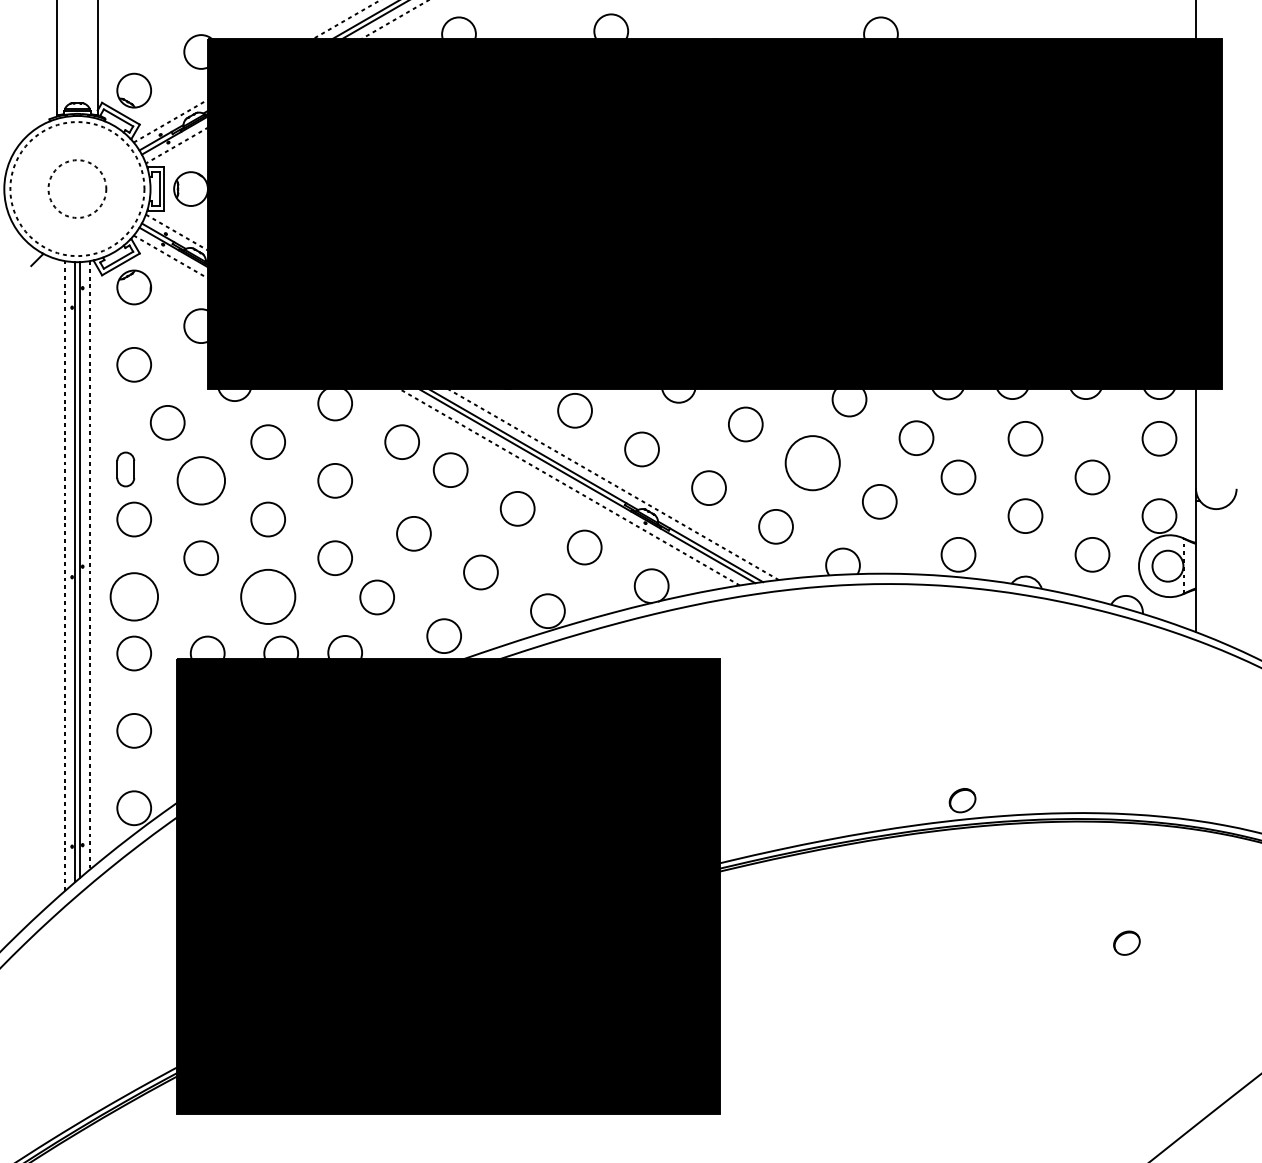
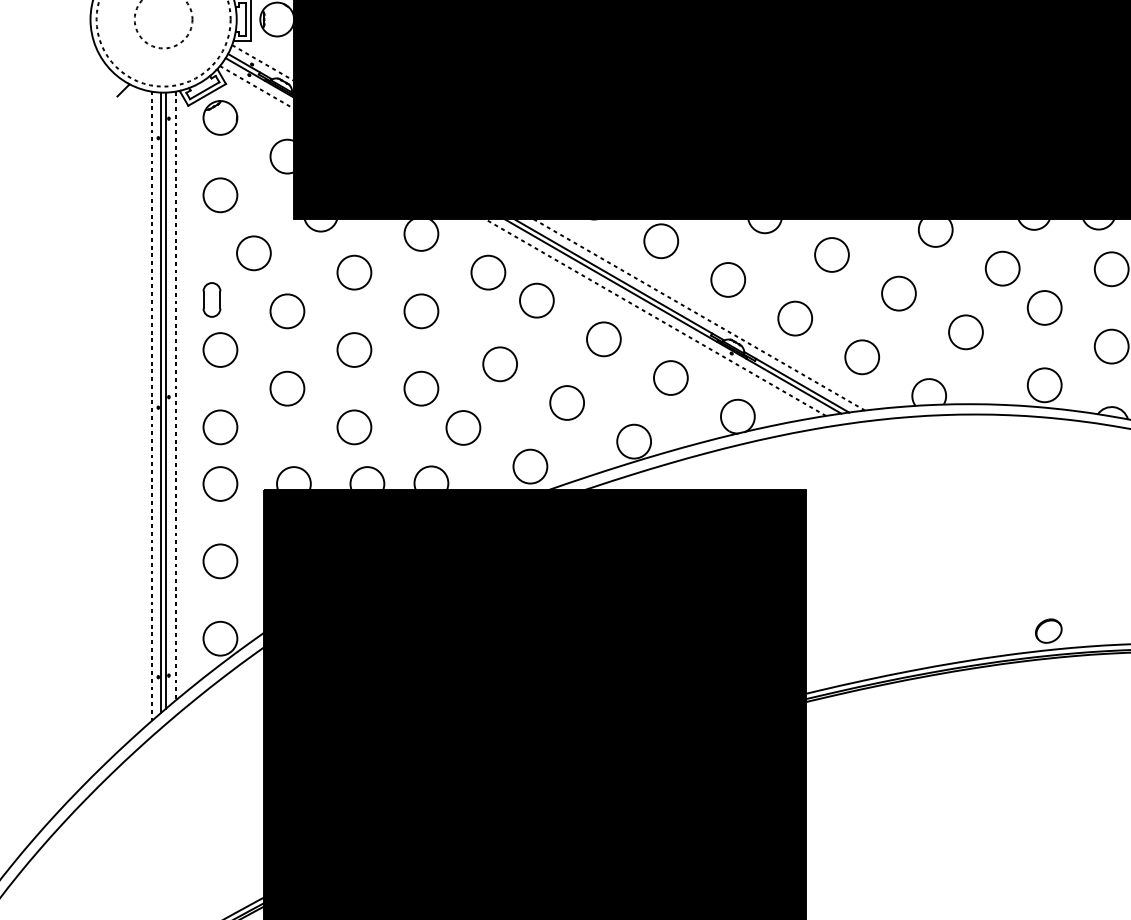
circle: (812, 463) -> (898, 293), size x0.62
circle: (200, 480) -> (286, 310), size x0.71
circle: (133, 596) -> (219, 426), size x0.71
circle: (268, 596) -> (354, 426), size x0.62

